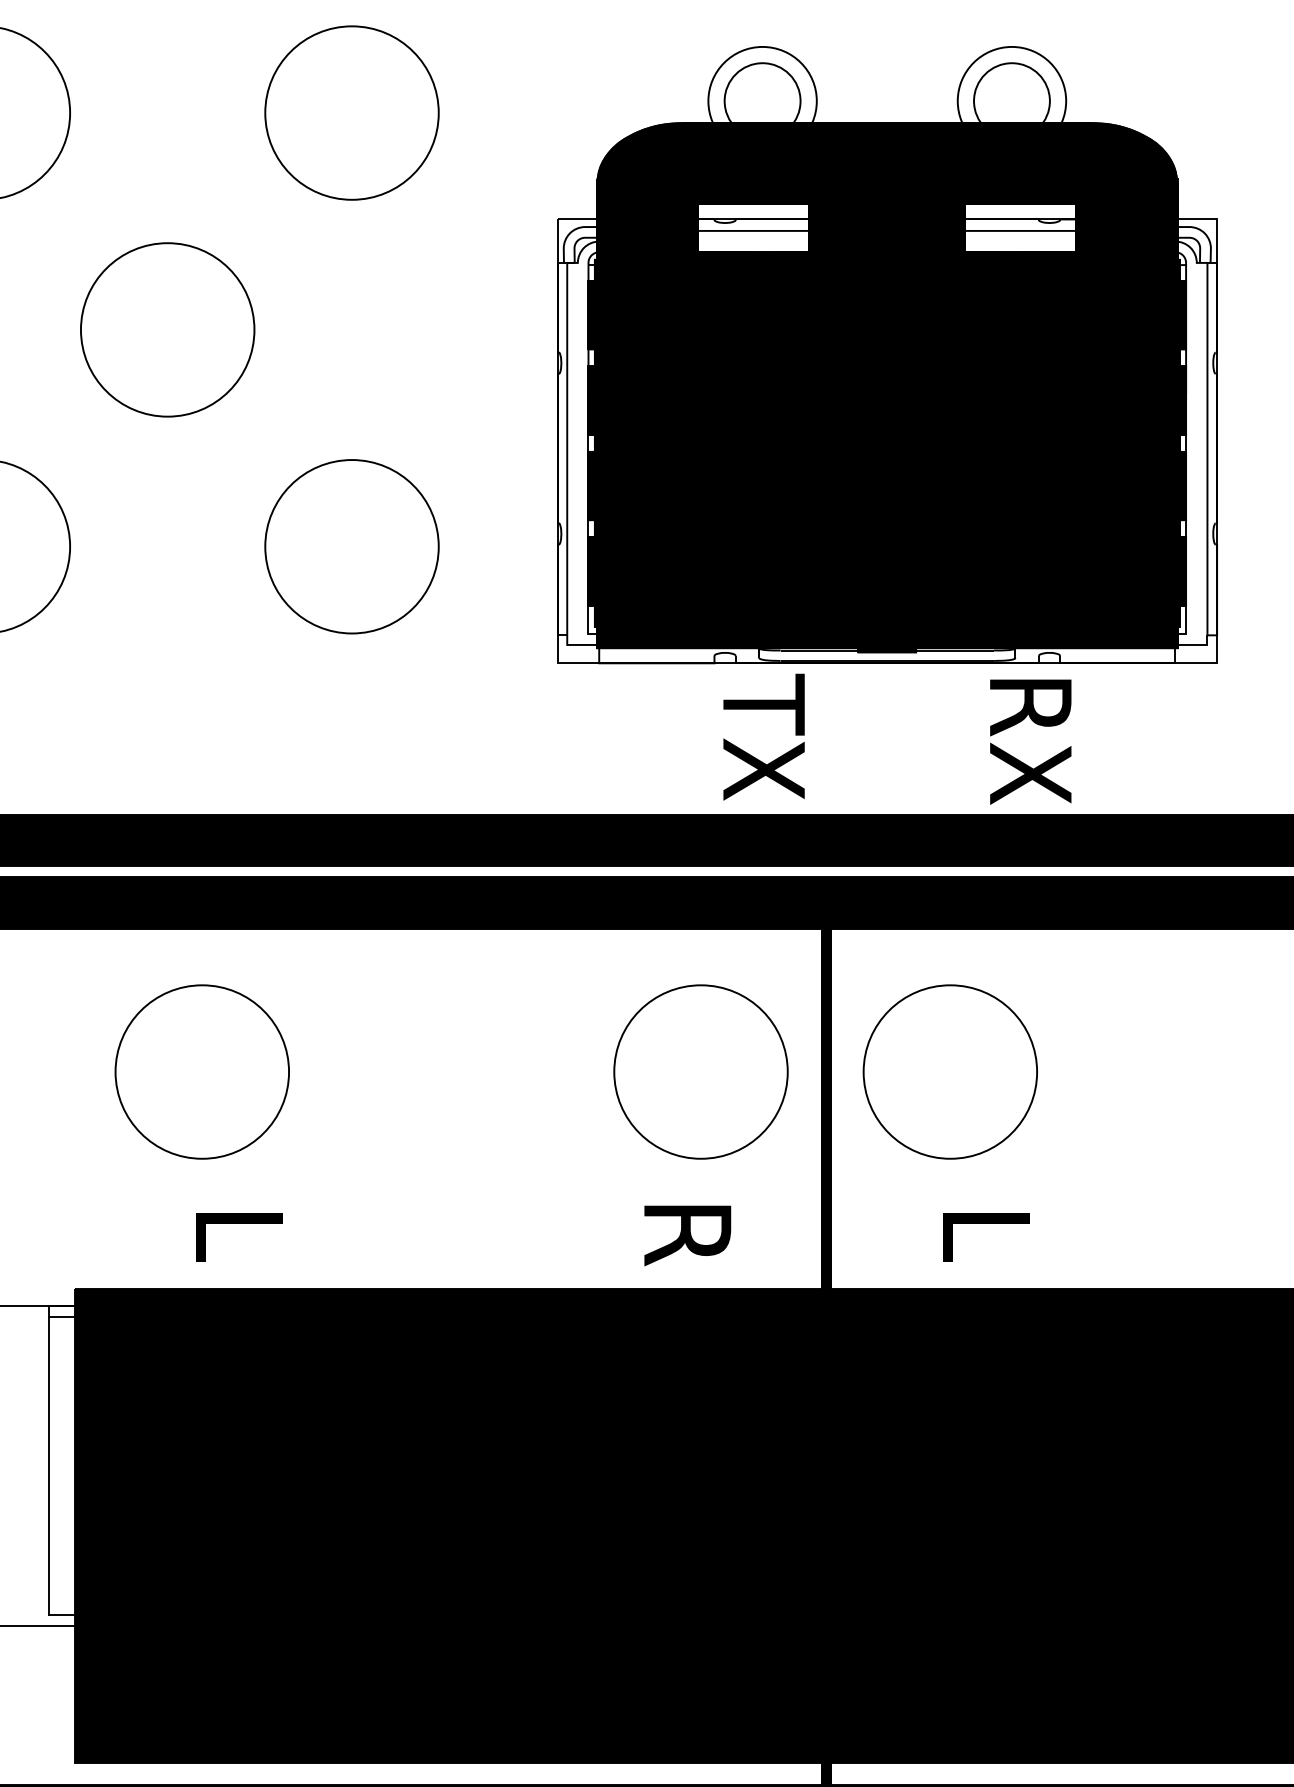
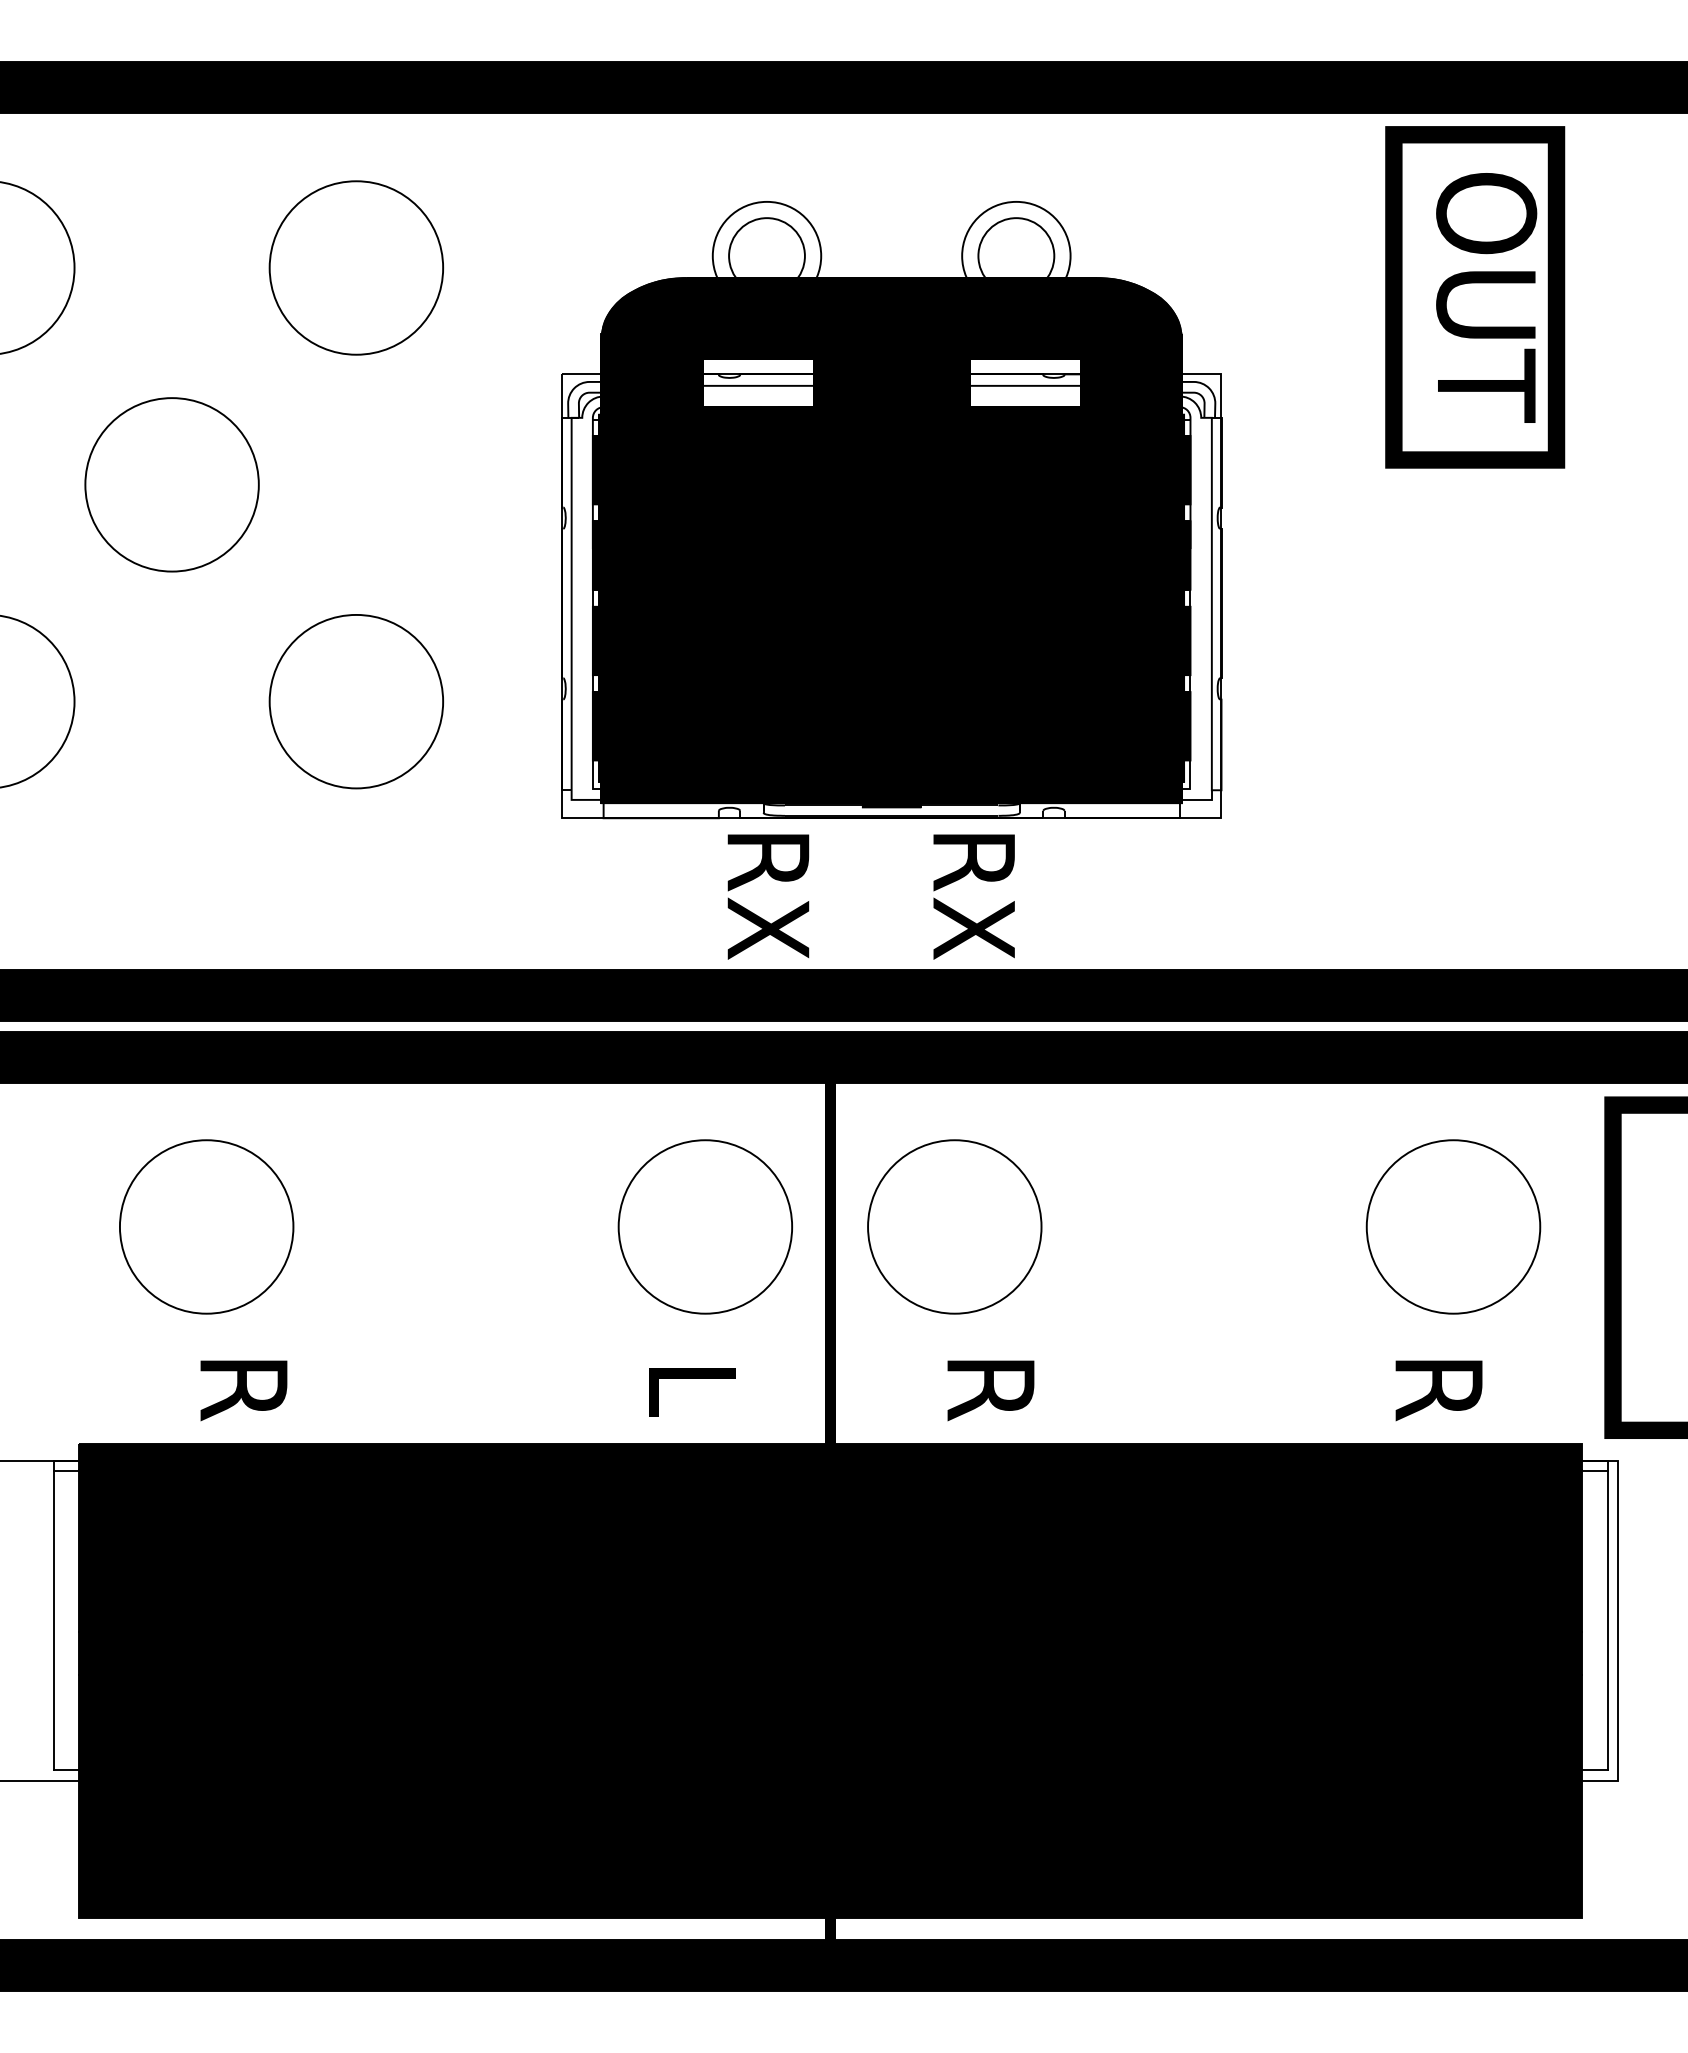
text: (764, 738) -> (768, 893), TX -> RX
text: (1030, 741) -> (973, 896), moved
text: (239, 1235) -> (243, 1390), L -> R
text: (687, 1235) -> (691, 1390), R -> L
text: (986, 1235) -> (990, 1390), L -> R

